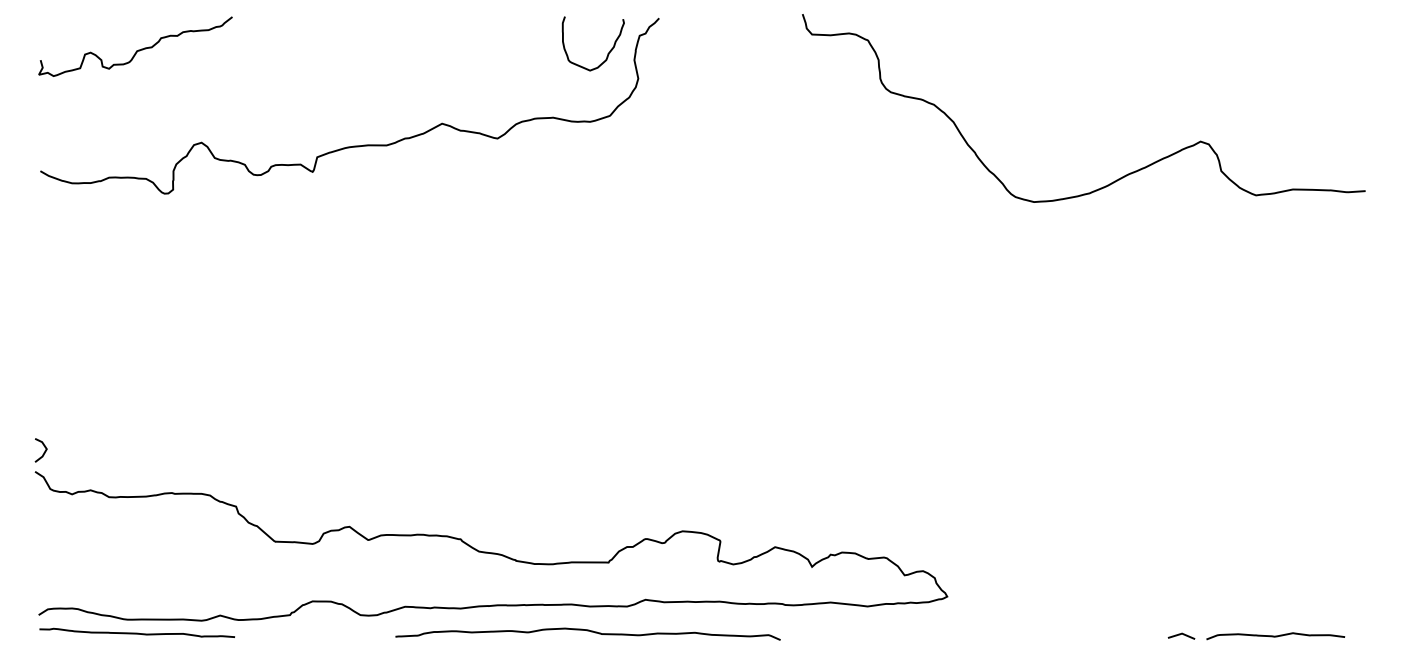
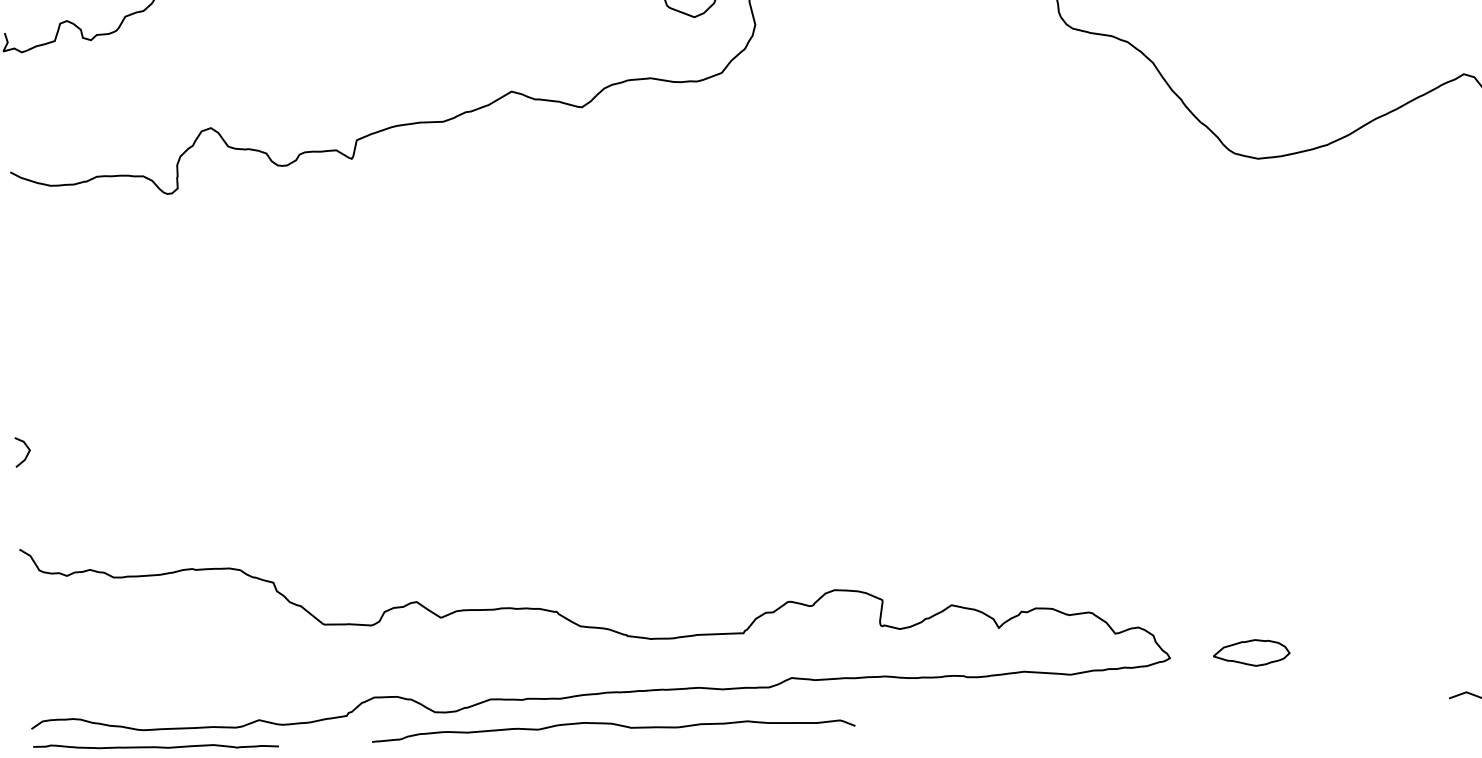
line: (43, 452) -> (26, 454), moved
part: (1012, 595) -> (1251, 653), added
curve: (587, 631) -> (612, 725), moved

